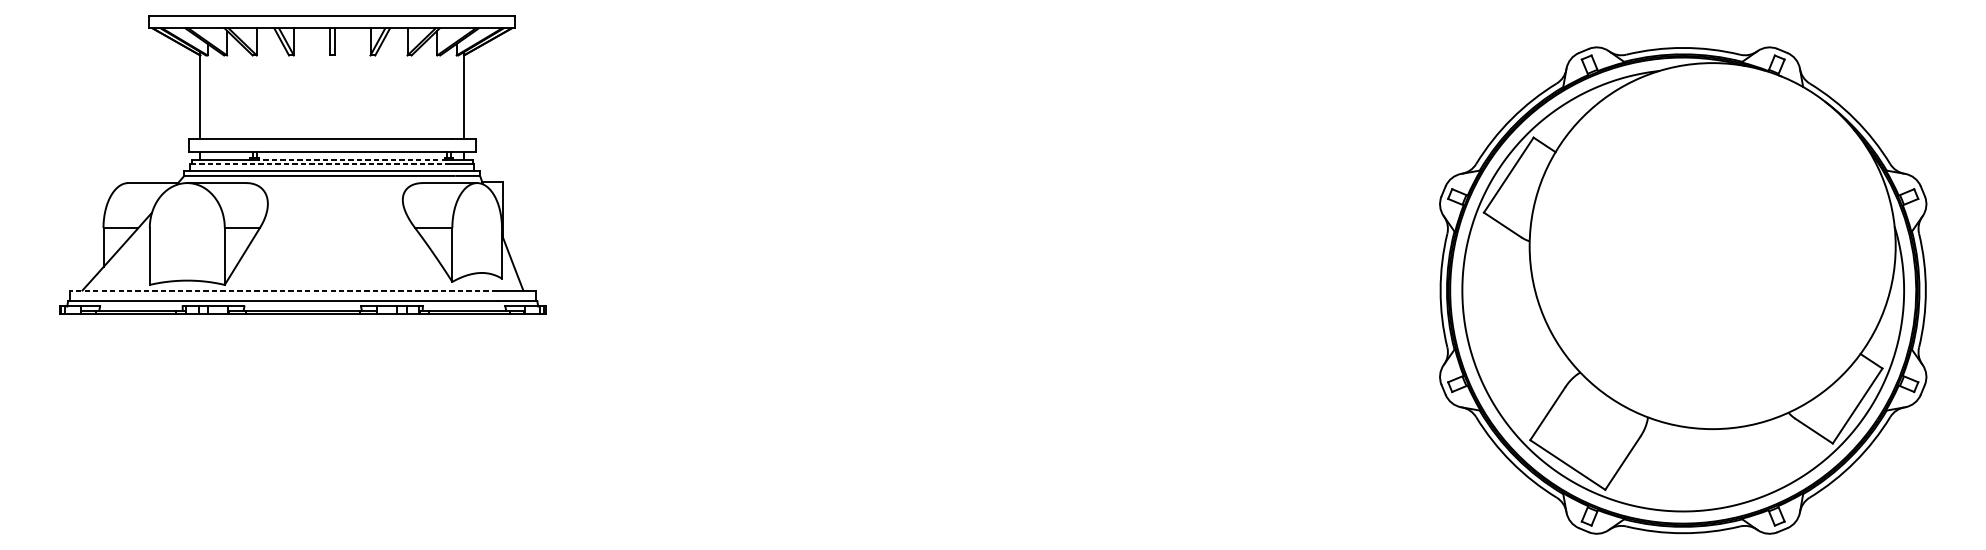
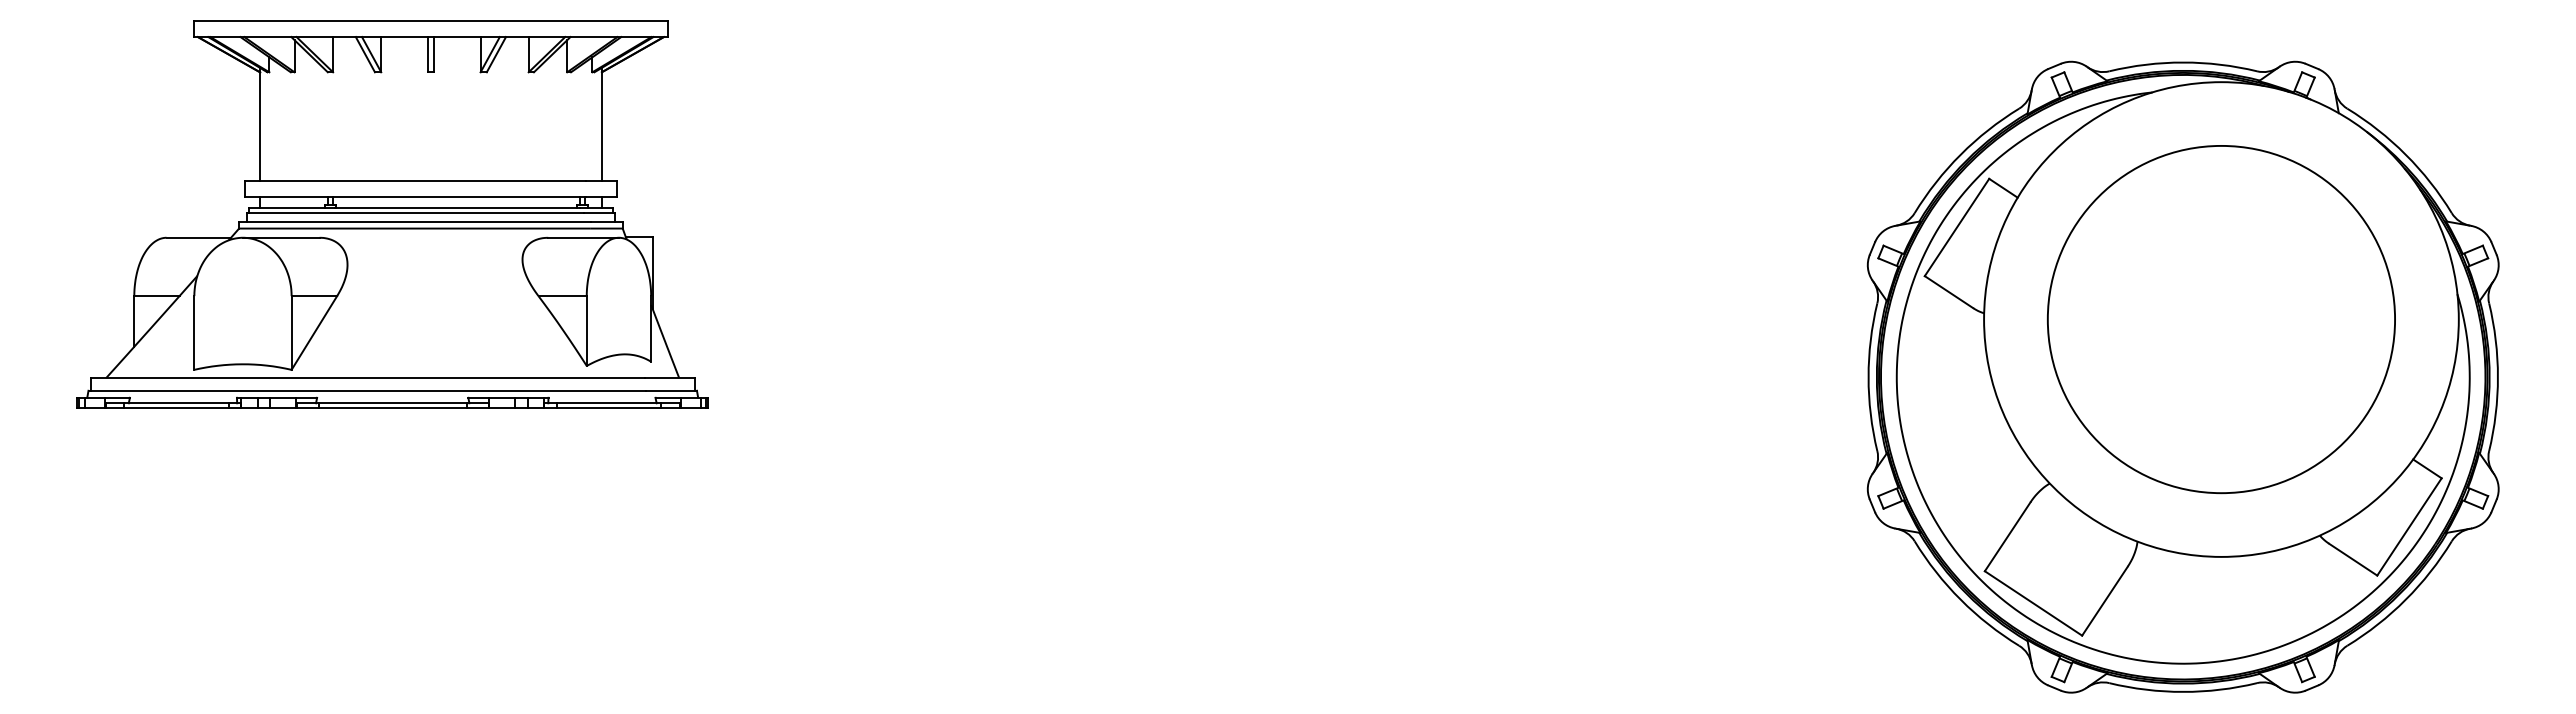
line: (351, 159) -> (456, 207), dashed -> solid
line: (320, 164) -> (415, 213), dashed -> solid
circle: (1711, 246) -> (2220, 319), added
line: (283, 291) -> (367, 378), dashed -> solid

